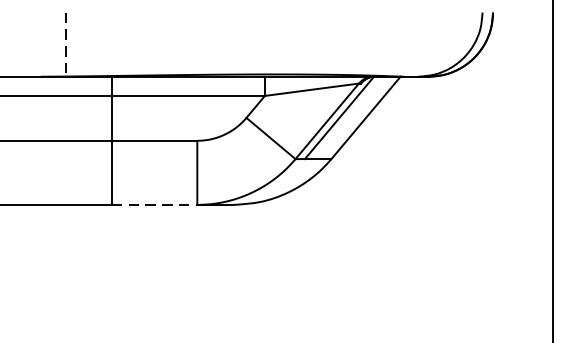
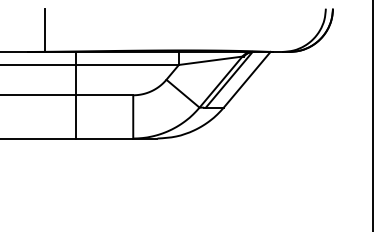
line: (65, 44) -> (44, 30), dashed -> solid
line: (154, 204) -> (104, 138), dashed -> solid

